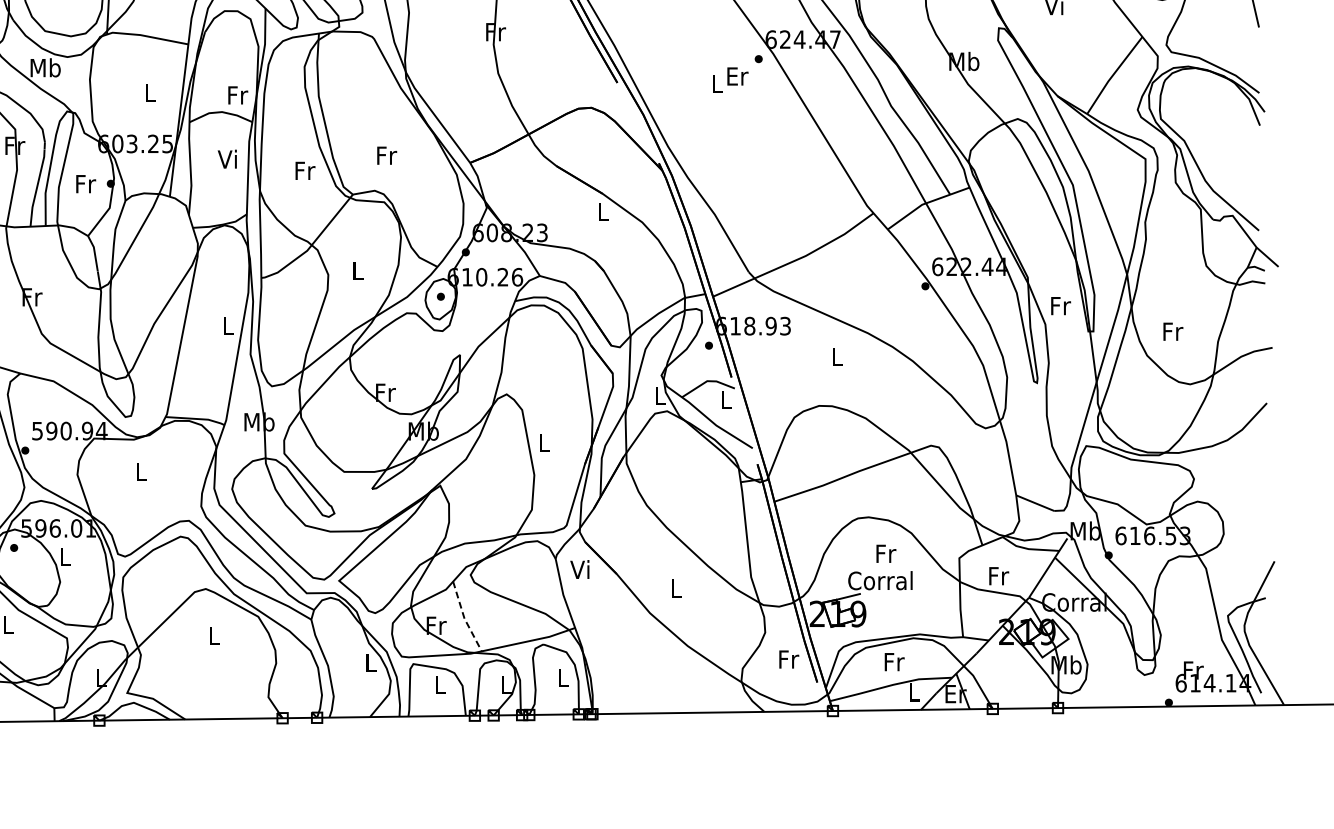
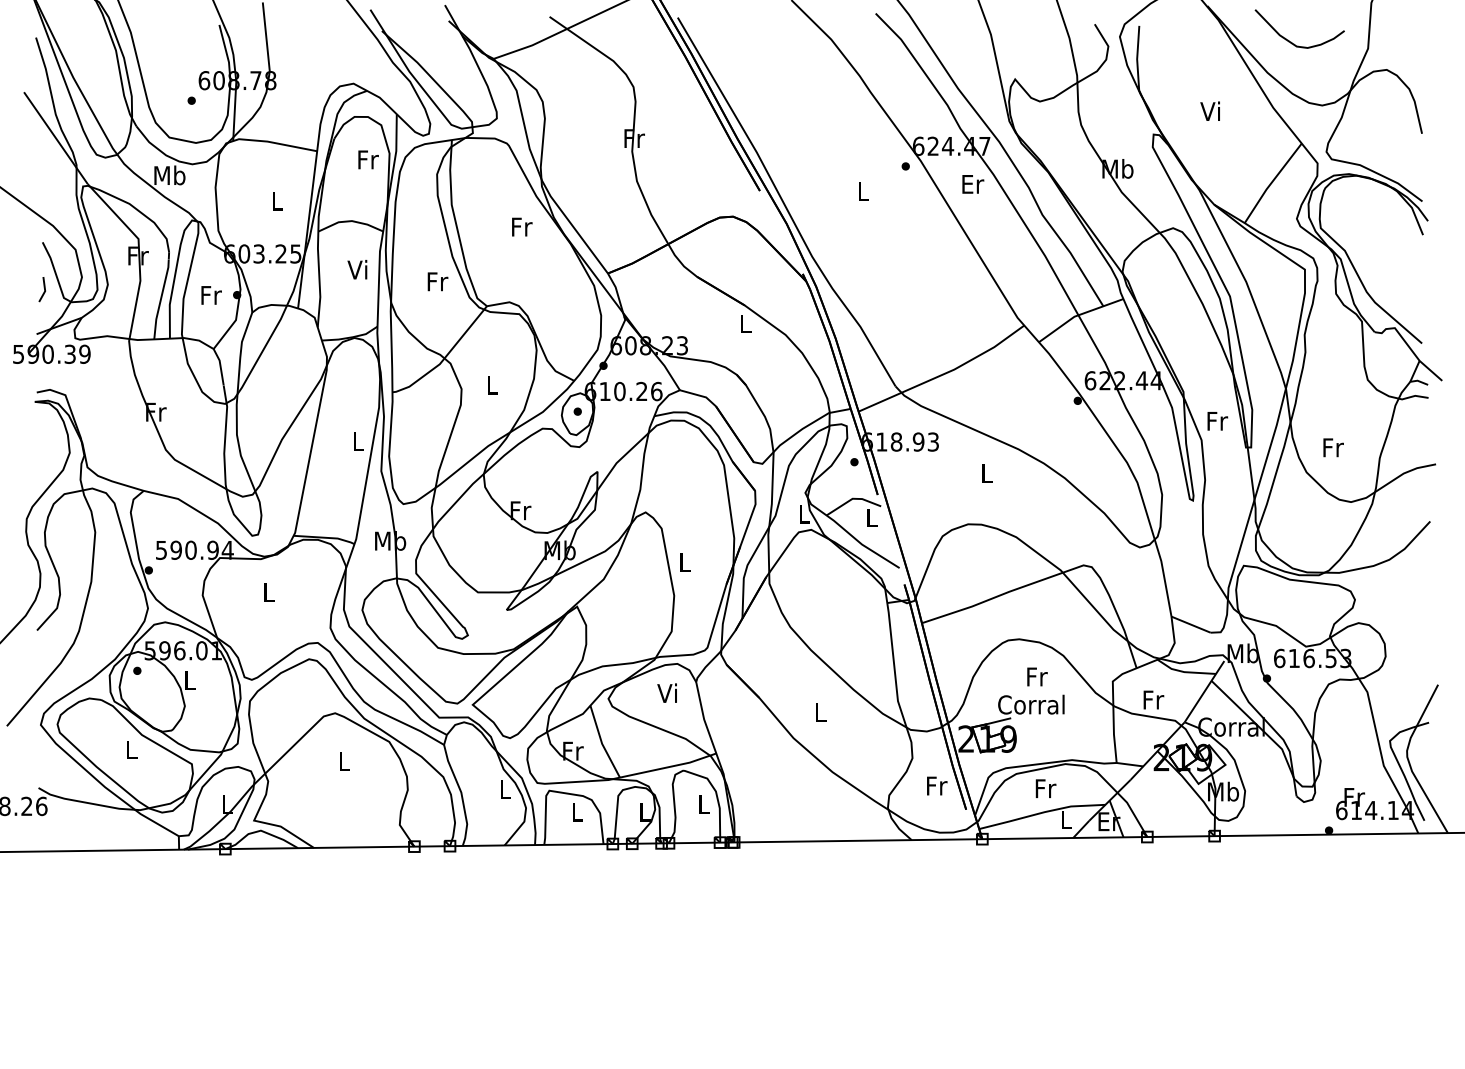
text: (738, 76) -> (973, 184), moved
text: (238, 95) -> (368, 159), moved
text: (387, 155) -> (522, 226), moved
text: (579, 568) -> (666, 692), moved
line: (464, 618) -> (602, 743), dashed -> solid

